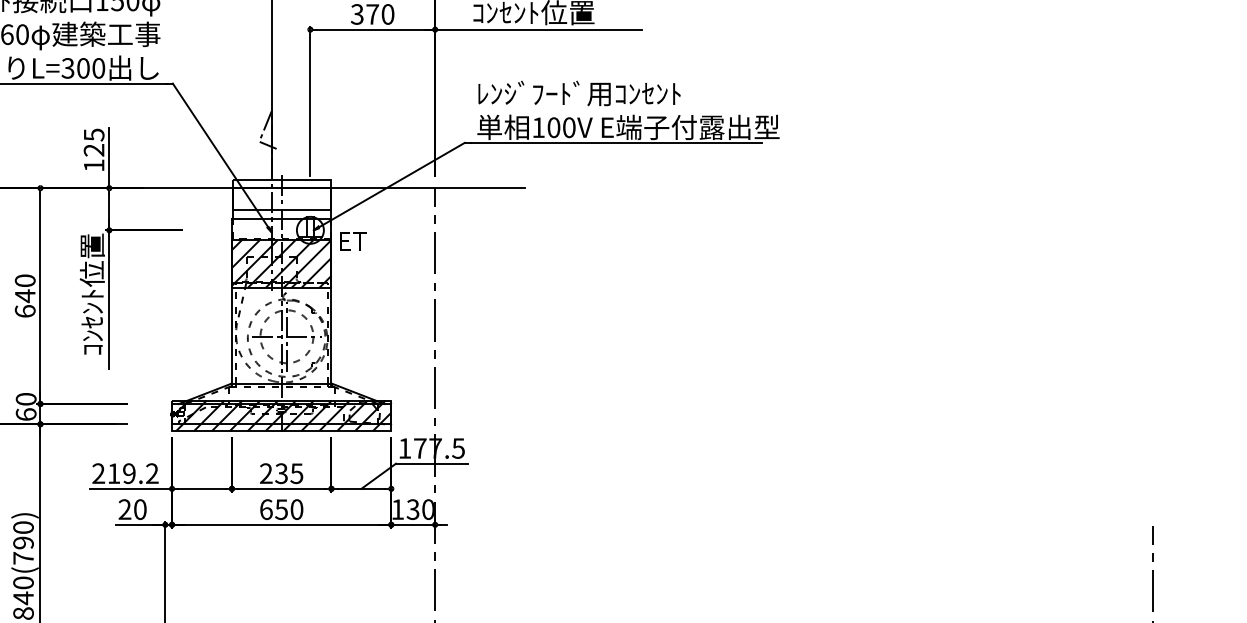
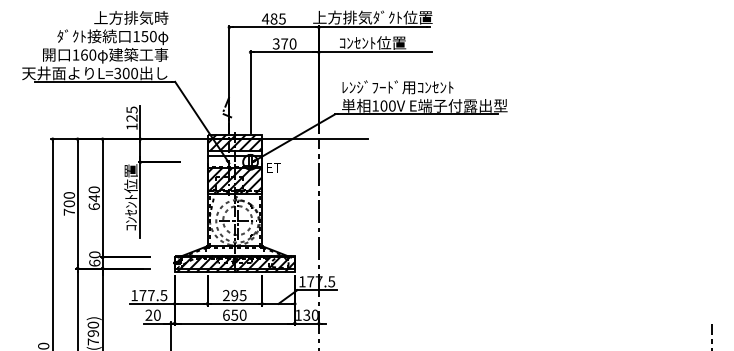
hatch: (281, 194) -> (234, 142), added
text: (125, 473) -> (149, 295), 219.2 -> 177.5
text: (281, 473) -> (234, 295), 235 -> 295

